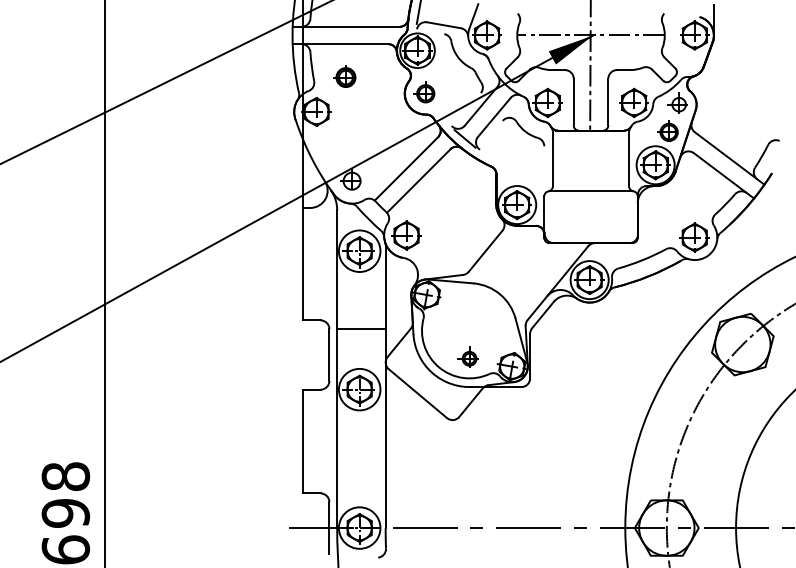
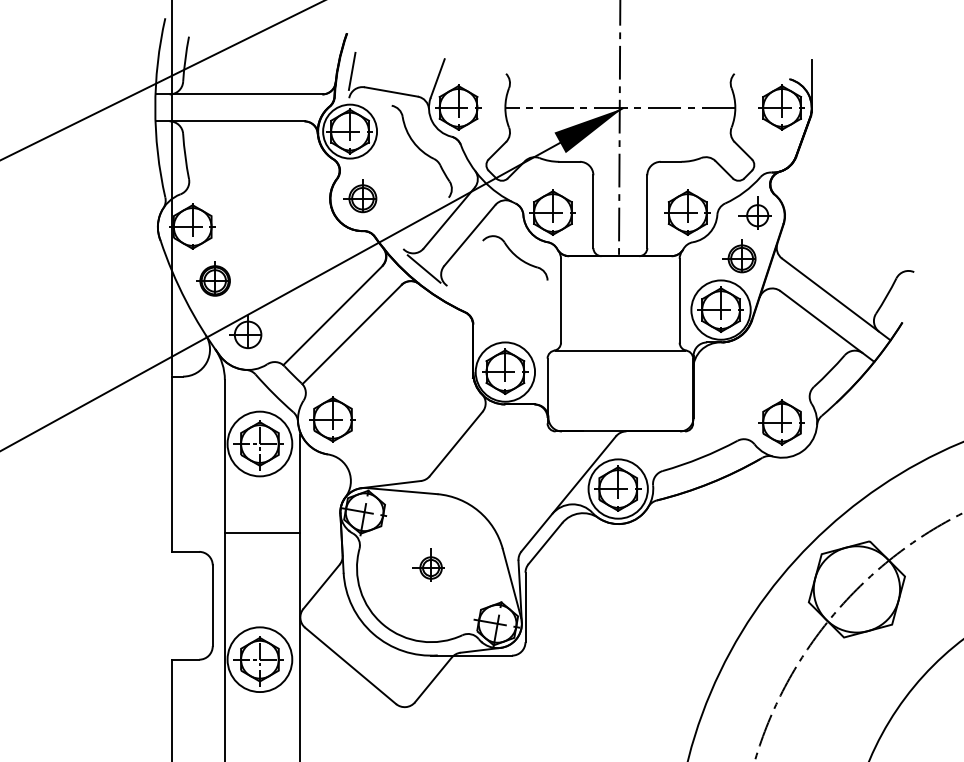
part: (344, 76) -> (212, 279), moved
line: (361, 329) -> (262, 533), moved
part: (467, 356) -> (427, 564), moved

